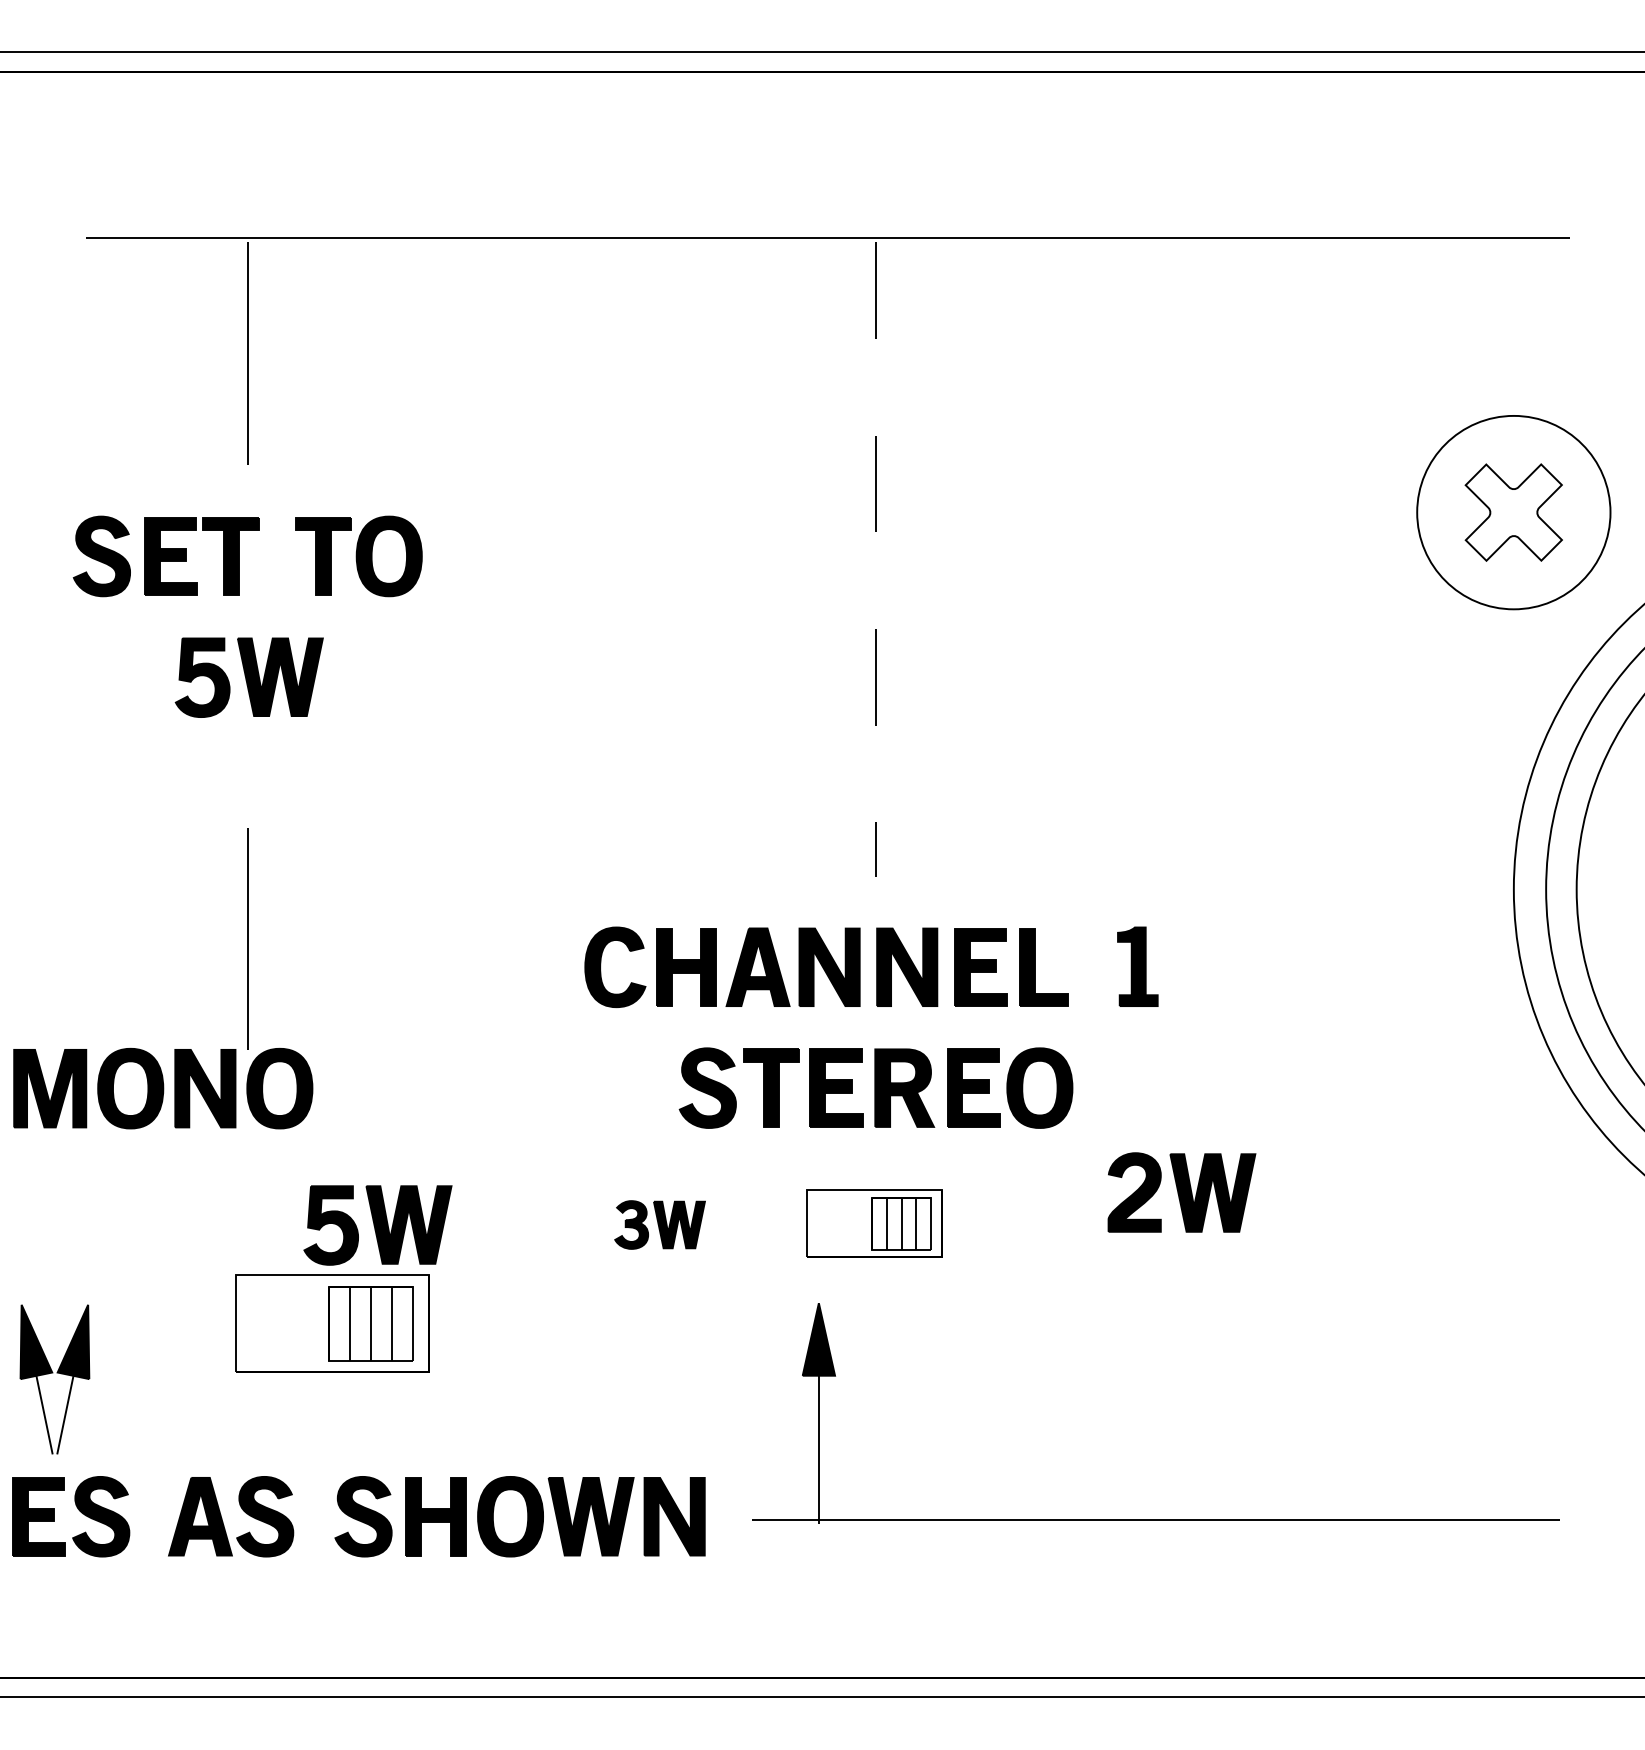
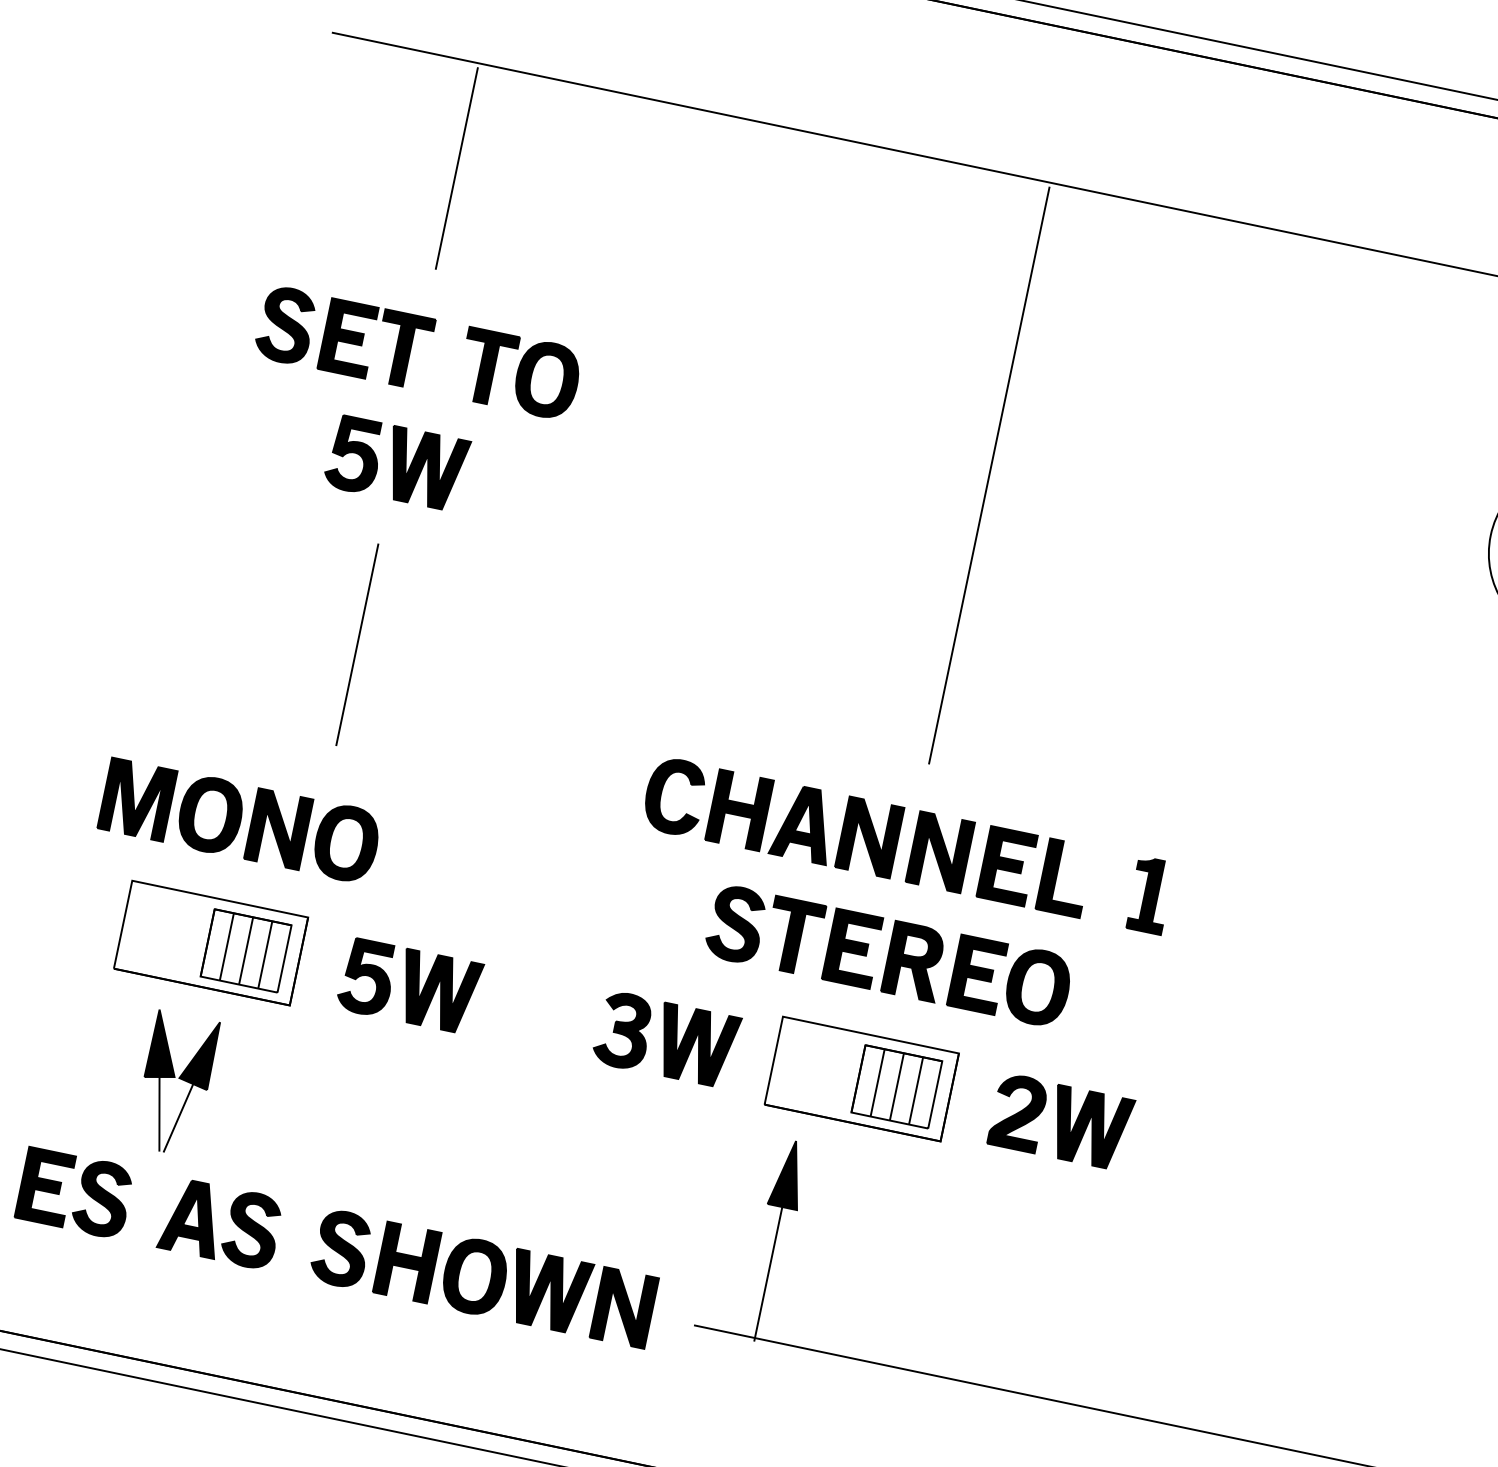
line: (875, 560) -> (988, 476), dashed -> solid
line: (247, 938) -> (357, 644), moved
part: (1181, 1192) -> (1060, 1121), moved
part: (874, 1223) -> (861, 1079), size x1.43
part: (659, 1224) -> (666, 1039), size x1.67
part: (332, 1323) -> (211, 943), moved
part: (53, 1373) -> (175, 1078), moved

